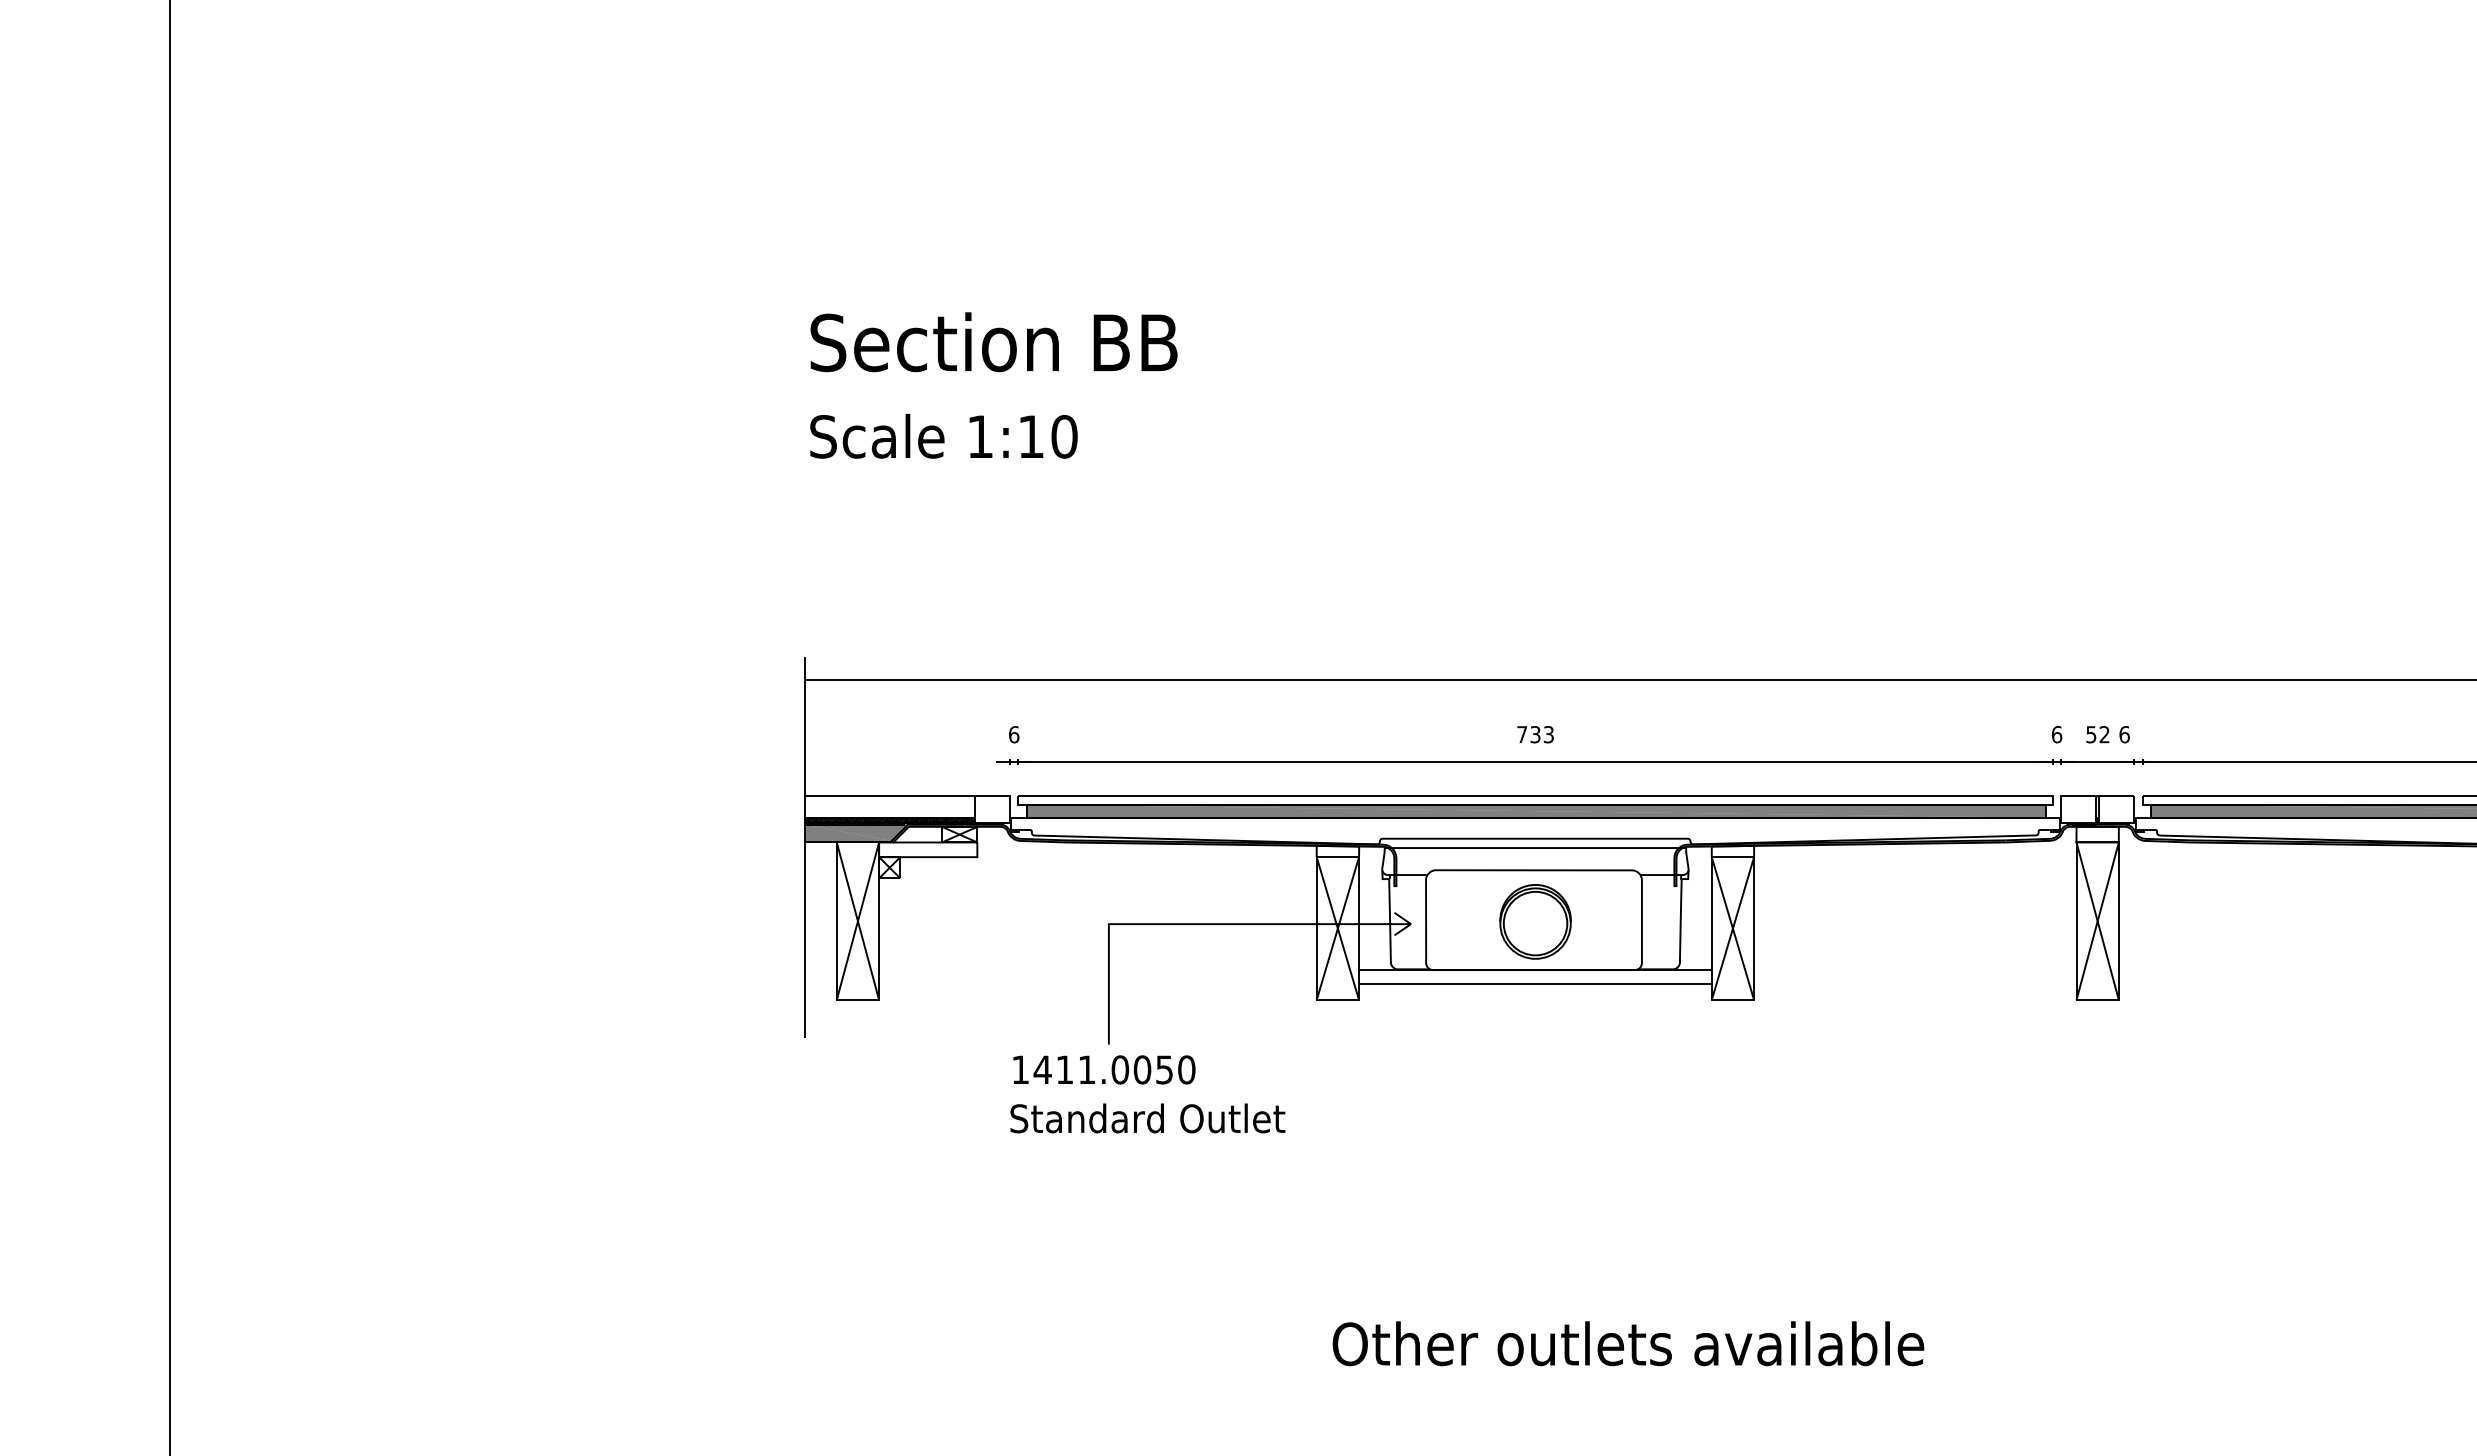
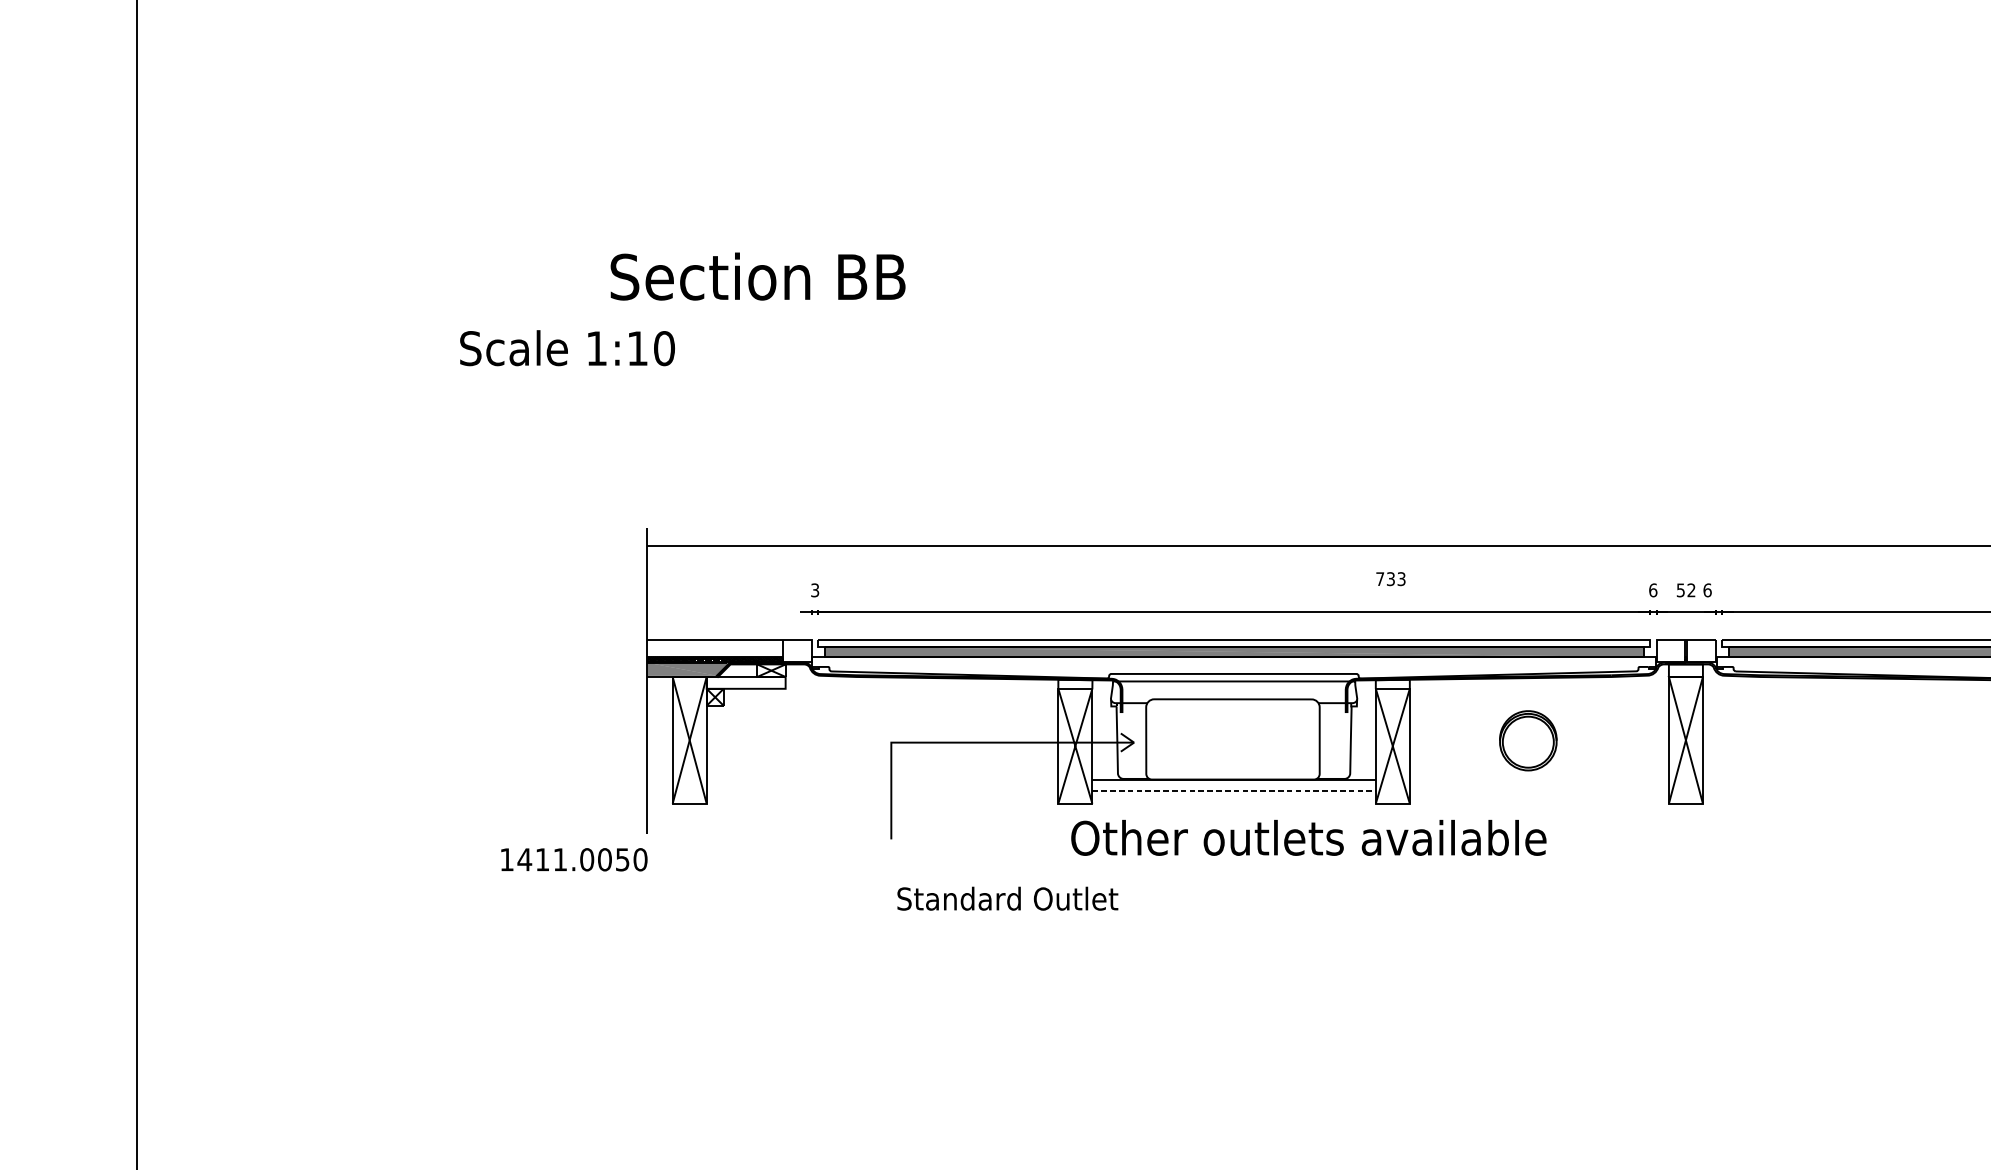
text: (993, 342) -> (757, 276), moved
text: (943, 435) -> (567, 347), moved
text: (1014, 734) -> (815, 590), 6 -> 3
text: (1535, 734) -> (1390, 578), moved
part: (1535, 921) -> (1528, 740), moved
line: (1535, 984) -> (1234, 791), solid -> dashed
text: (1104, 1069) -> (574, 859), moved
text: (1147, 1118) -> (1007, 898), moved
text: (1628, 1343) -> (1308, 837), moved

